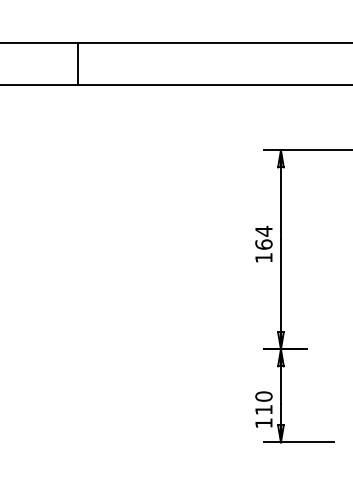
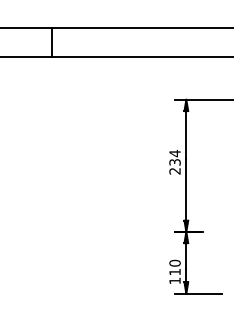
text: (263, 250) -> (174, 166), 164 -> 234

